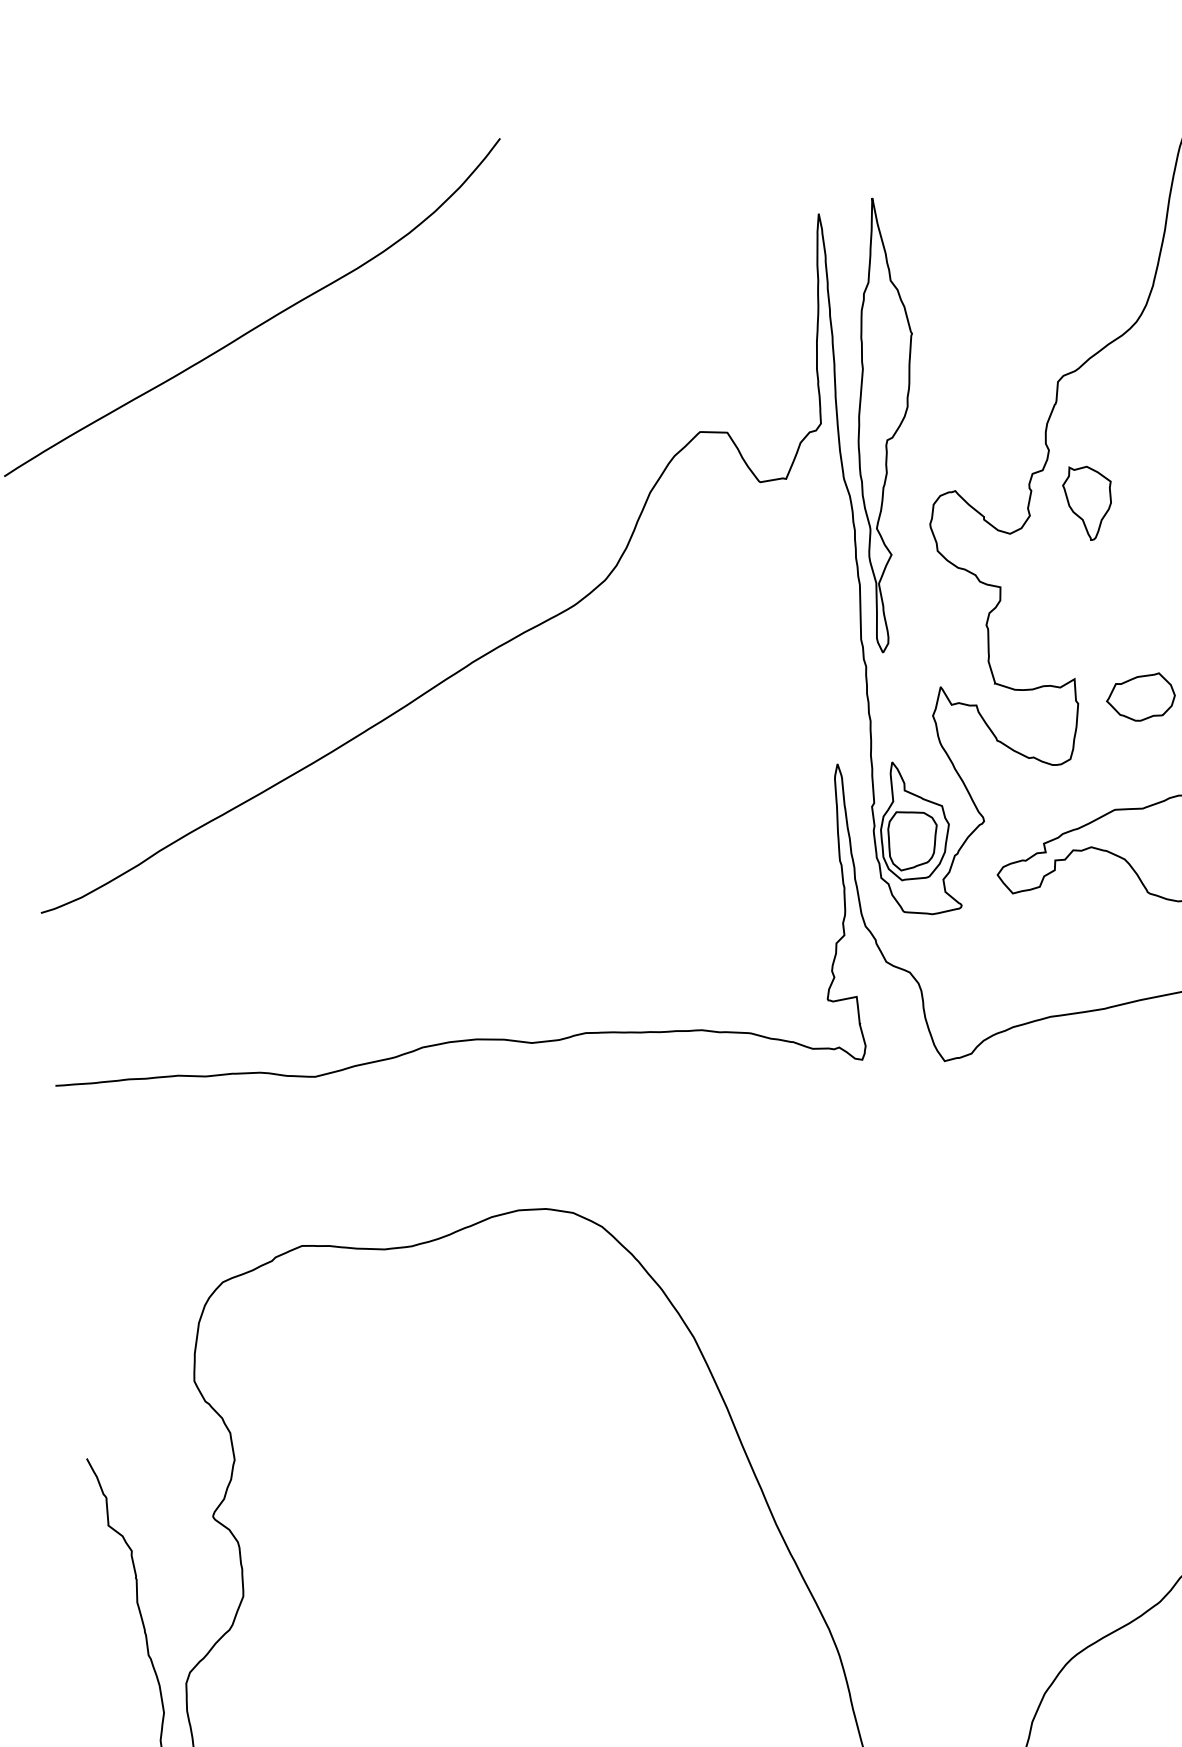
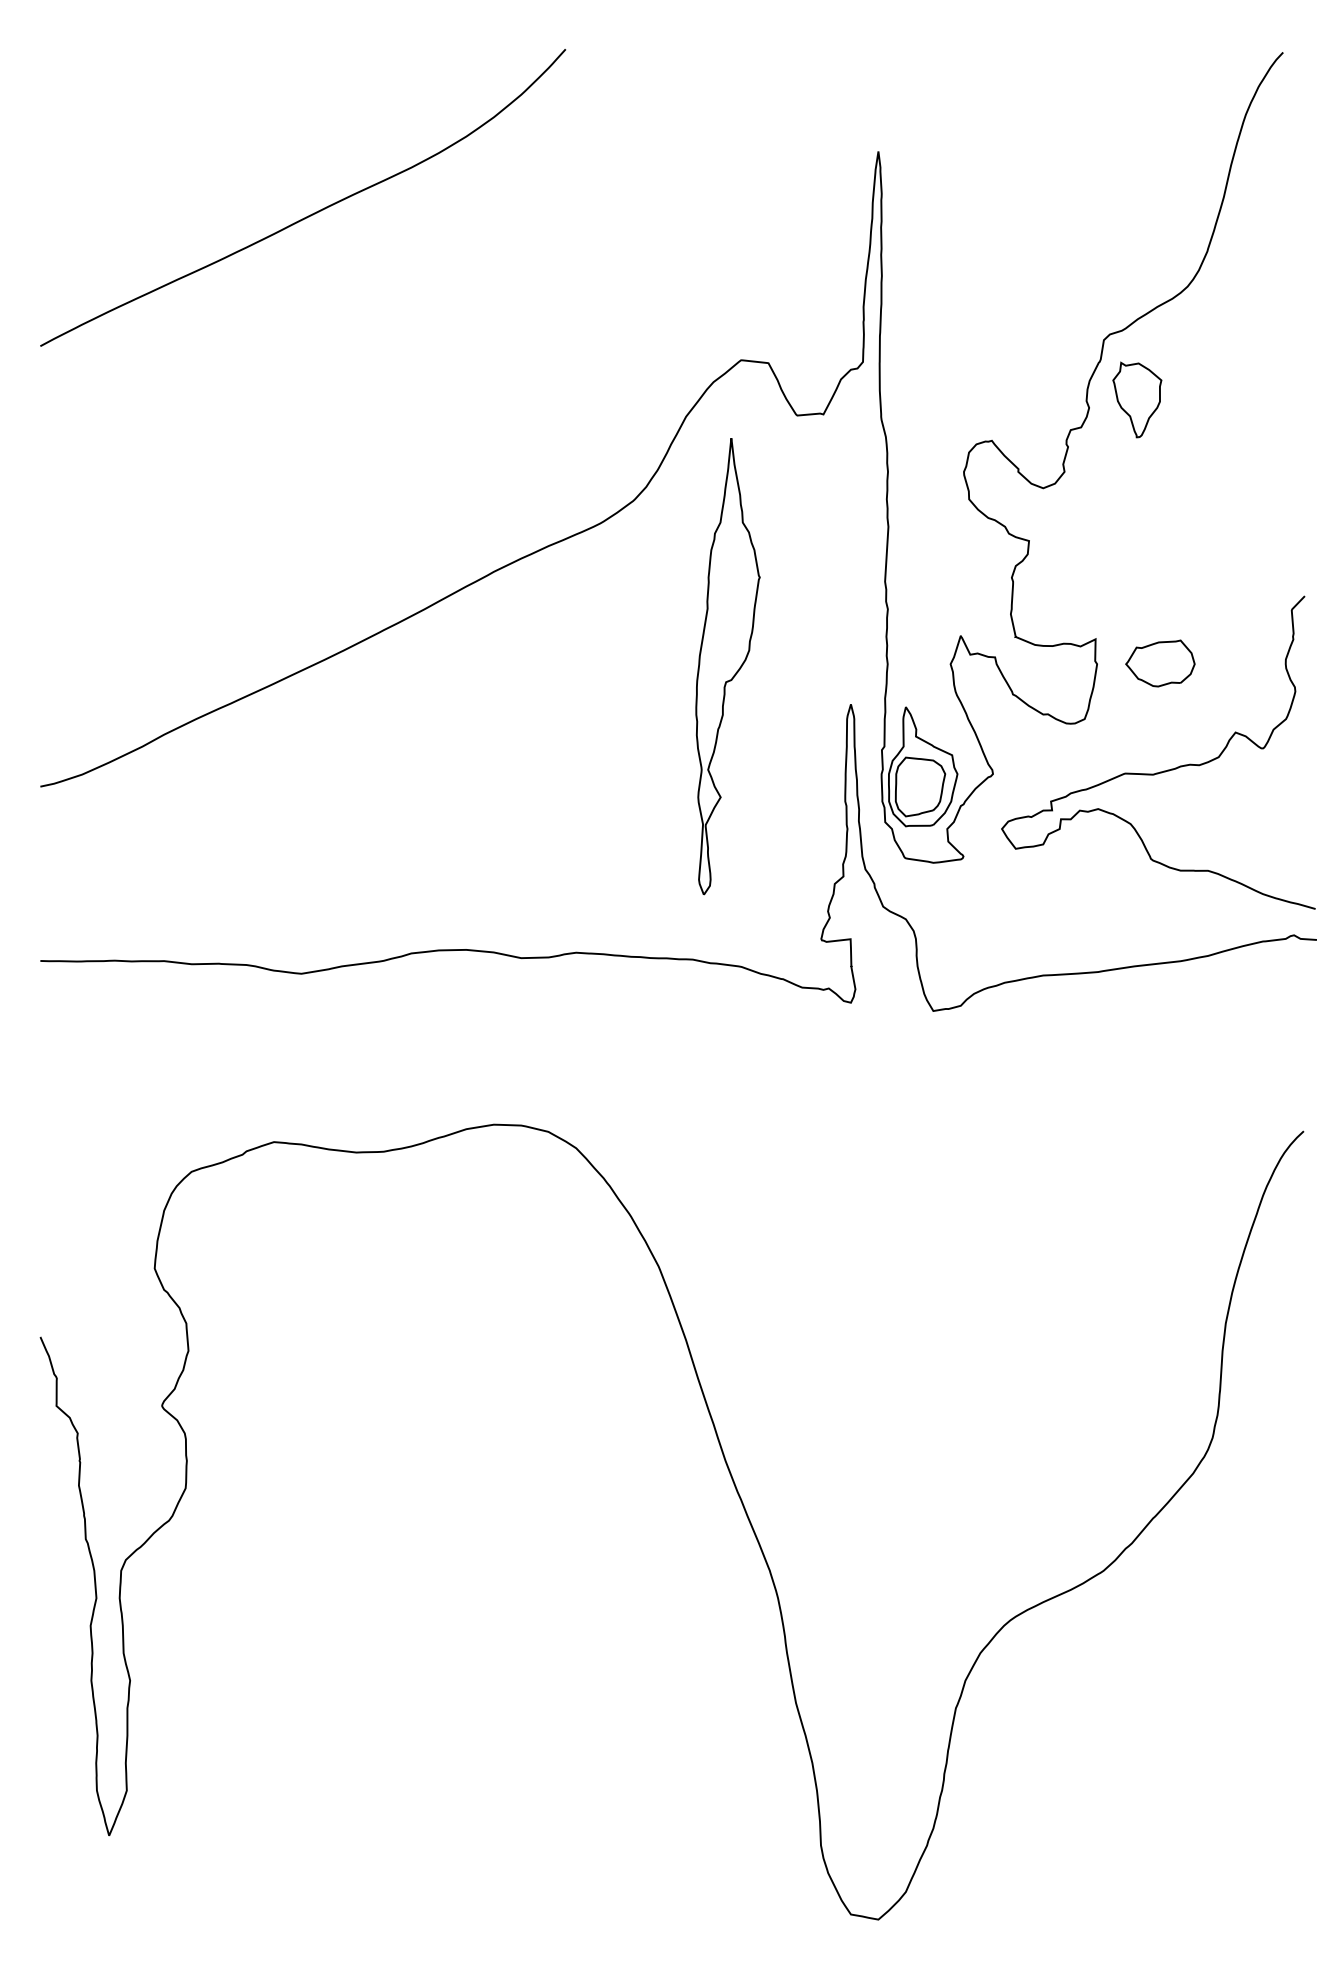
part: (887, 424) -> (727, 666), moved
part: (1088, 502) -> (1137, 399), moved

